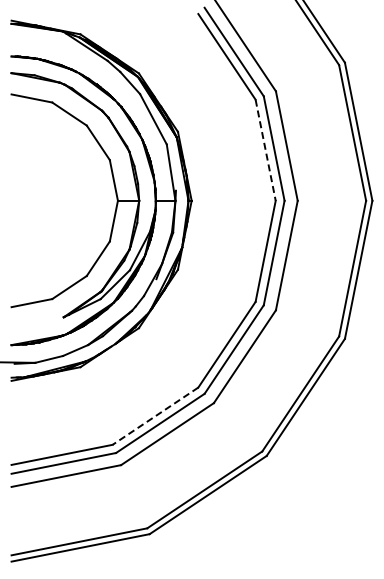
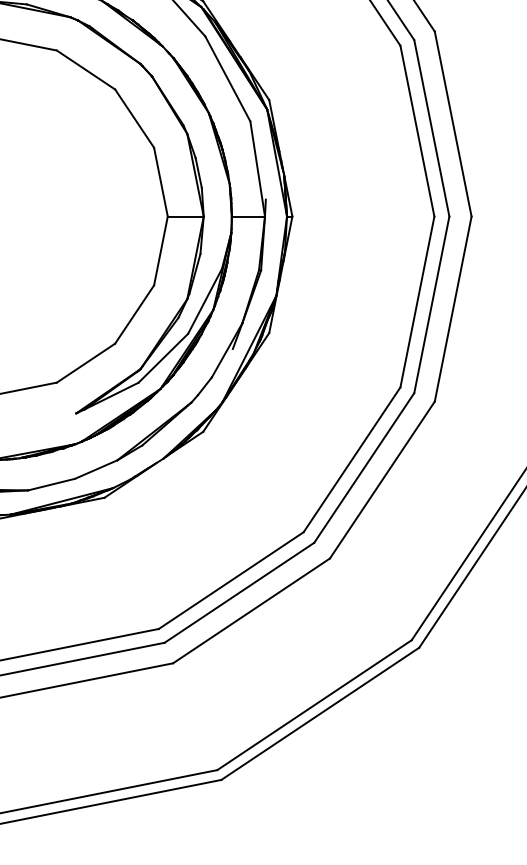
line: (265, 150) -> (417, 131), dashed -> solid
line: (155, 416) -> (231, 581), dashed -> solid

